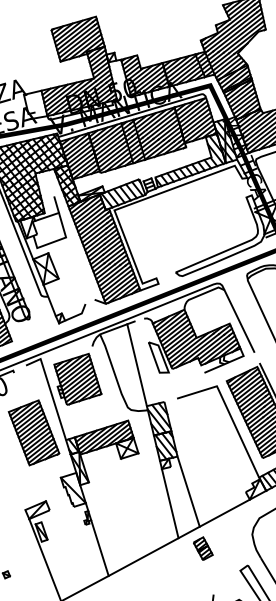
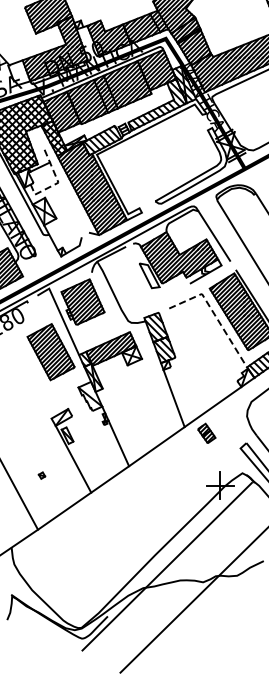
line: (66, 237) -> (58, 182), solid -> dashed
line: (136, 364) -> (131, 283), removed
line: (228, 413) -> (214, 315), solid -> dashed
line: (188, 491) -> (188, 386), removed

